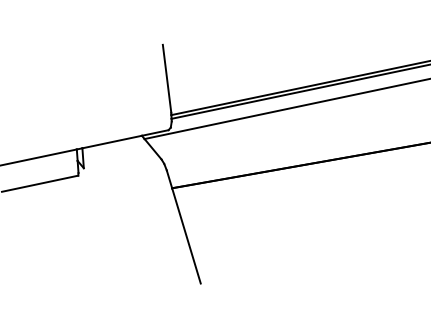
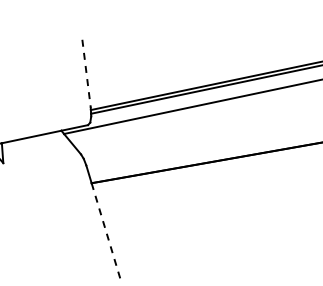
line: (167, 79) -> (86, 74), solid -> dashed
line: (186, 235) -> (105, 230), solid -> dashed

